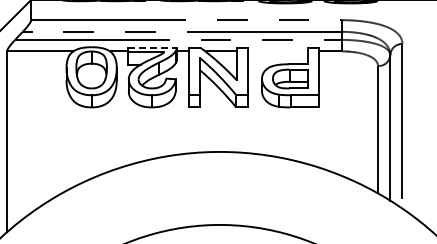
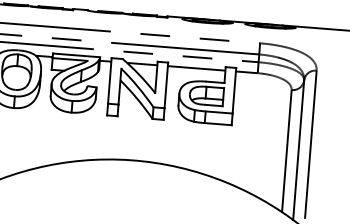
line: (152, 47) -> (76, 55), dashed -> solid
line: (277, 51) -> (196, 68), added

